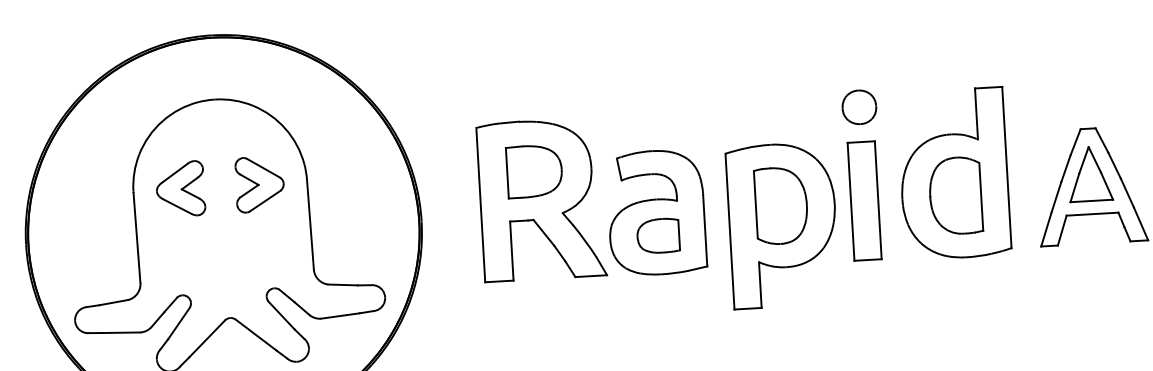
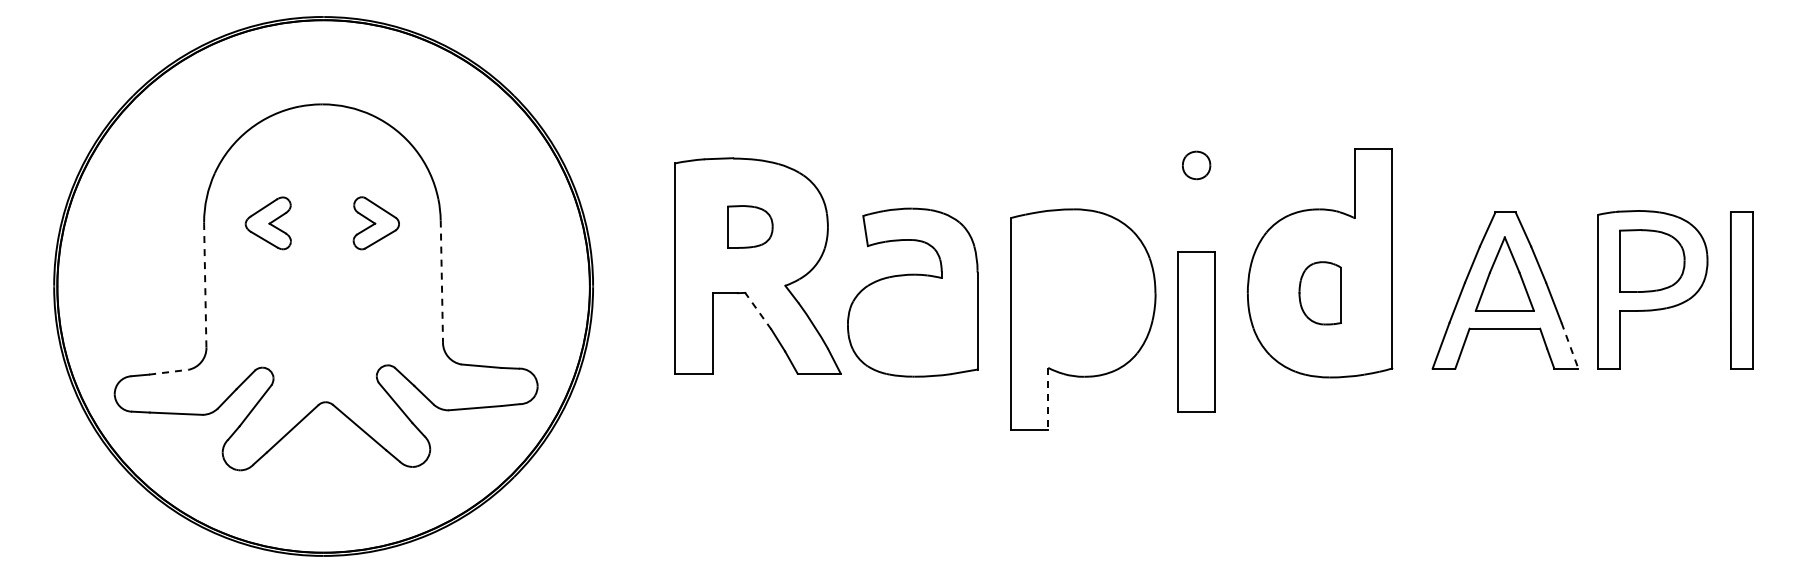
part: (859, 107) -> (1196, 165), size x0.6
part: (534, 171) -> (750, 226), size x0.6
part: (259, 184) -> (376, 223), size x0.7
part: (180, 189) -> (268, 223), size x0.7
part: (955, 196) -> (1319, 293), size x0.6
part: (864, 200) -> (1196, 331), moved
part: (781, 205) -> (1082, 292), removed
line: (1141, 224) -> (1570, 346), solid -> dashed
line: (310, 225) -> (441, 282), solid -> dashed
line: (544, 233) -> (758, 311), solid -> dashed
part: (658, 236) -> (913, 324), removed
line: (137, 237) -> (205, 285), solid -> dashed
line: (760, 285) -> (1048, 399), solid -> dashed
line: (113, 302) -> (168, 372), solid -> dashed

